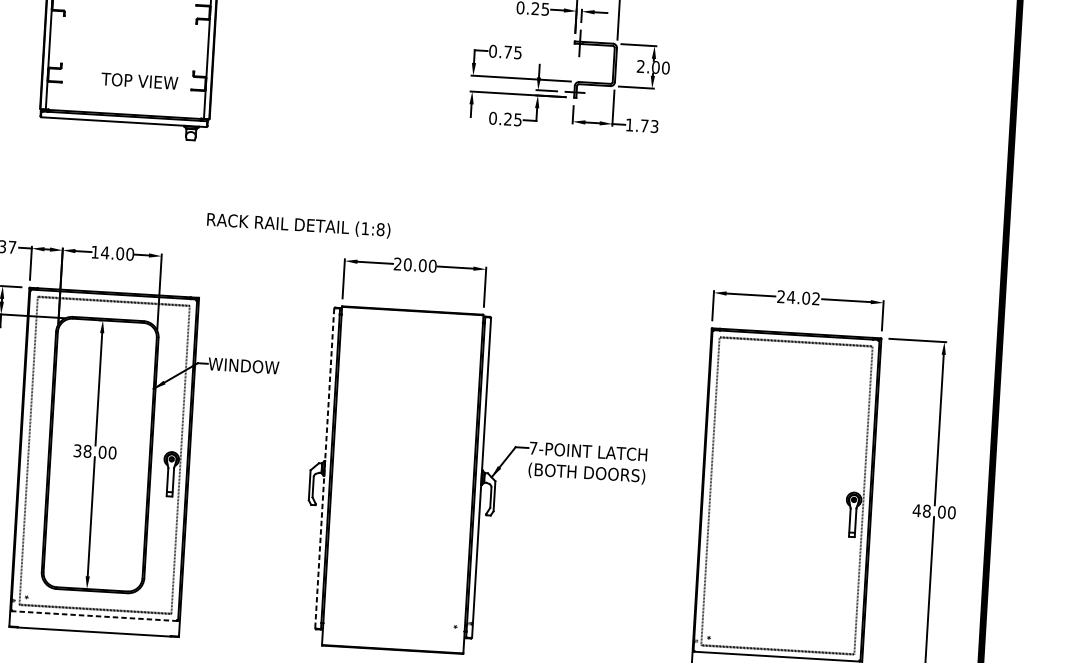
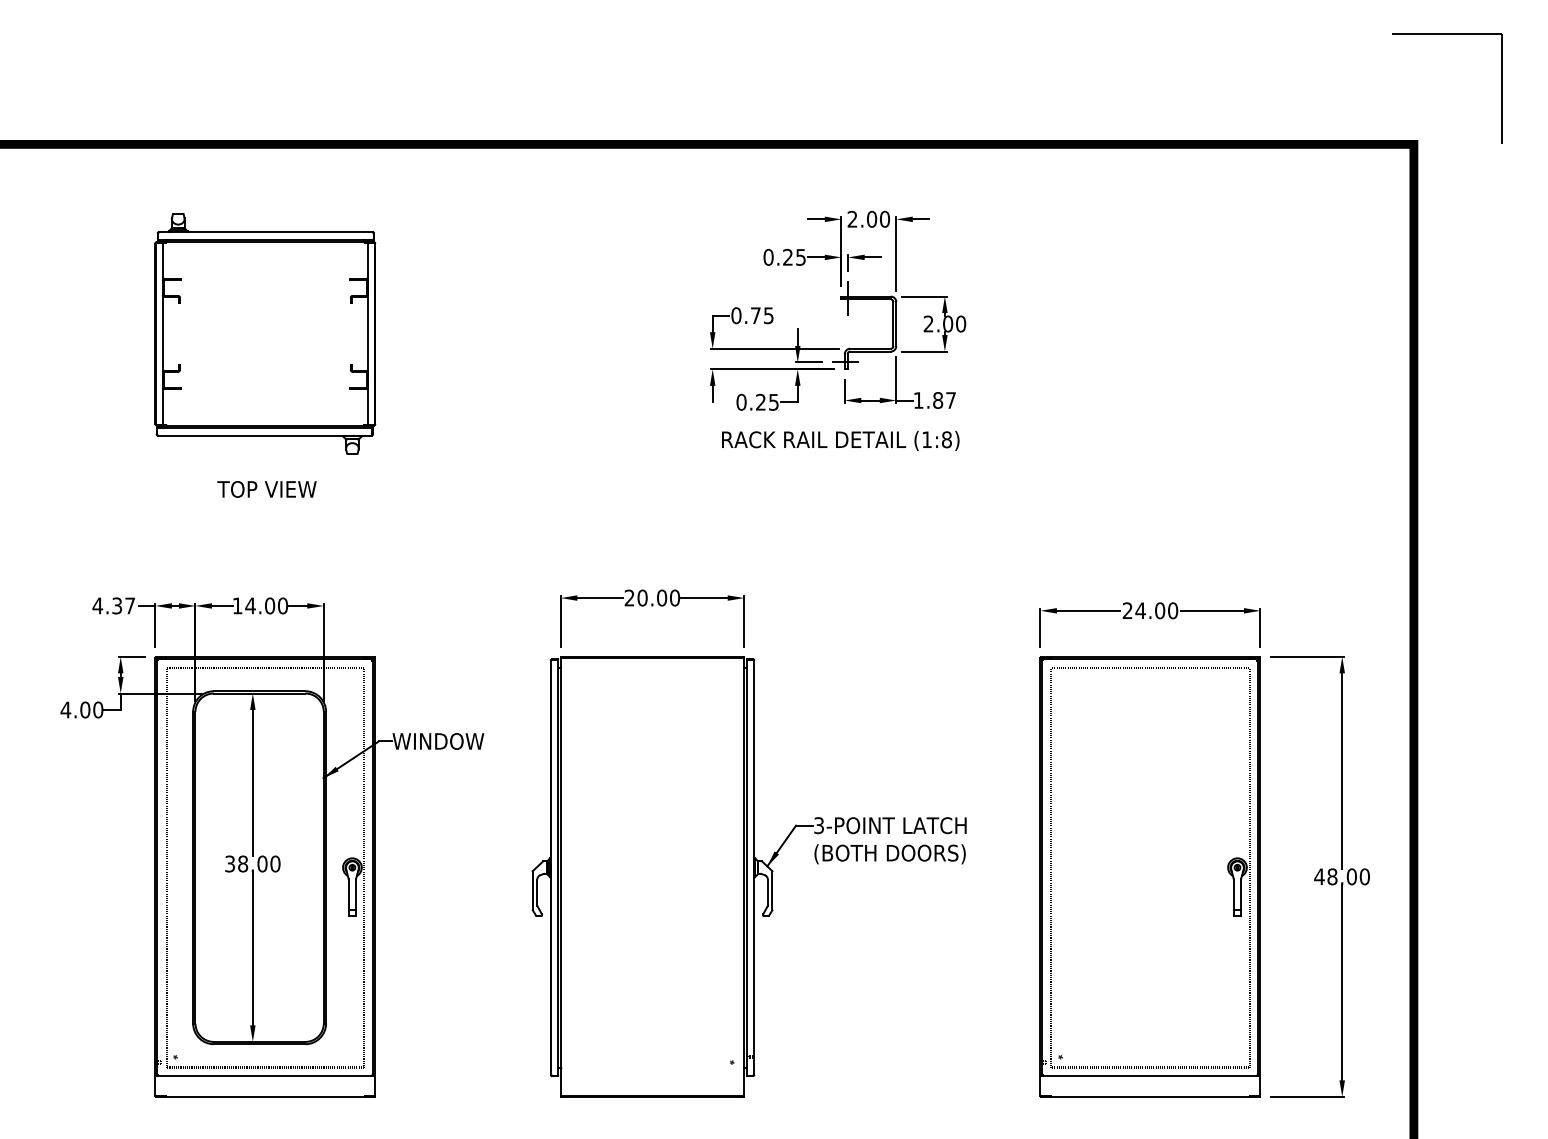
text: (139, 81) -> (266, 489), moved
text: (649, 126) -> (944, 400), 1.73 -> 1.87
text: (298, 225) -> (840, 440), moved
text: (816, 298) -> (1173, 610), 24.02 -> 24.00
text: (532, 448) -> (818, 825), 7-POINT -> 3-POINT
line: (324, 469) -> (550, 868), dashed -> solid
line: (94, 616) -> (264, 1076), dashed -> solid

